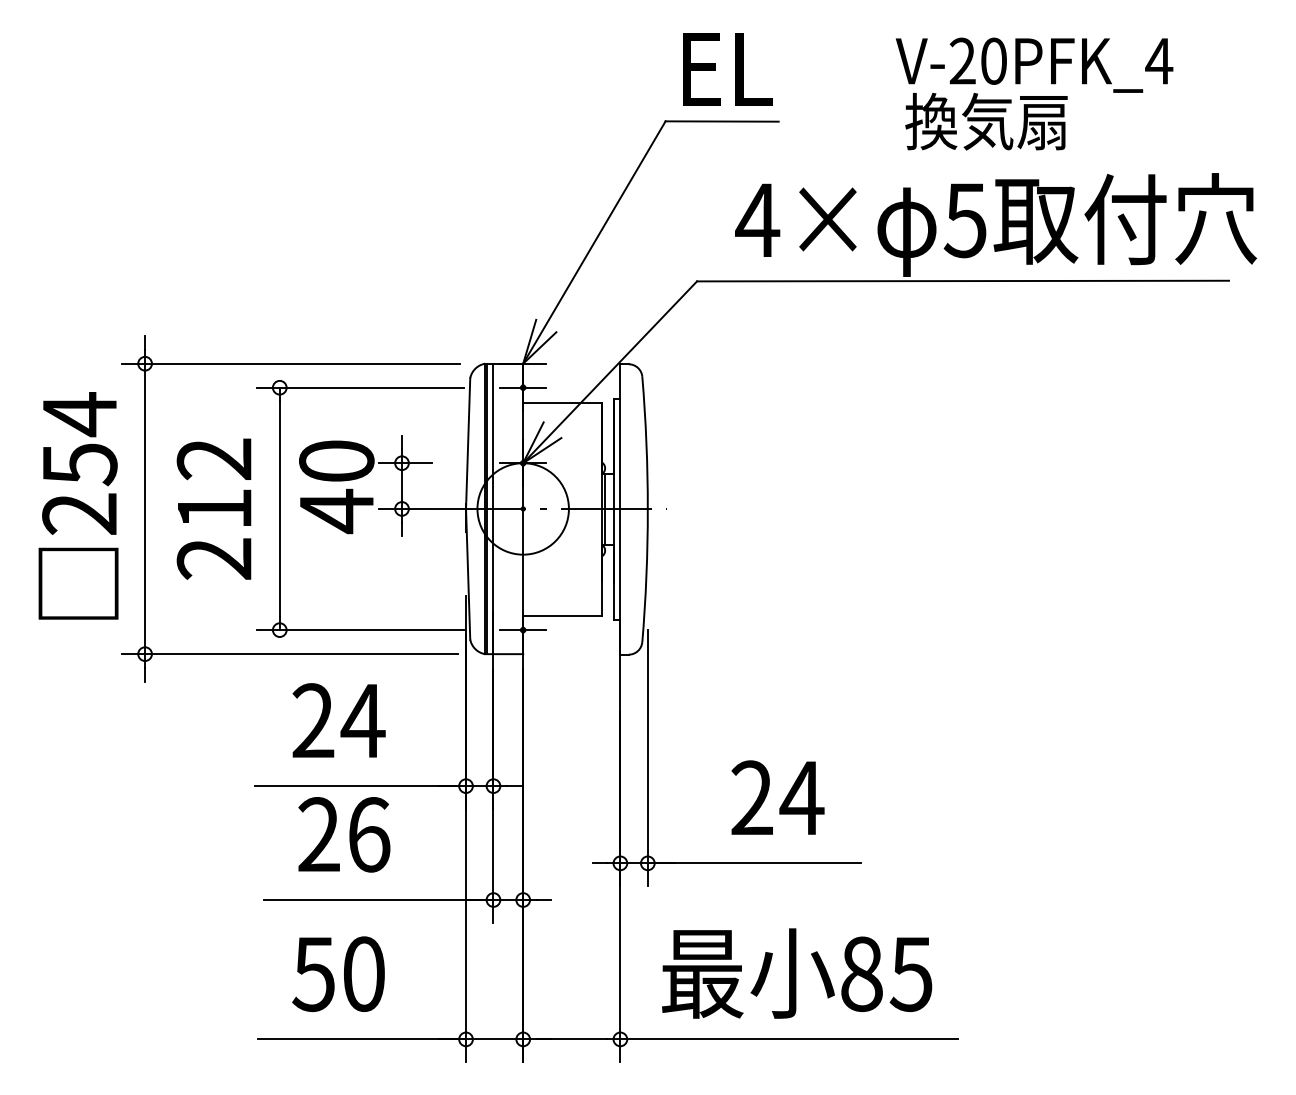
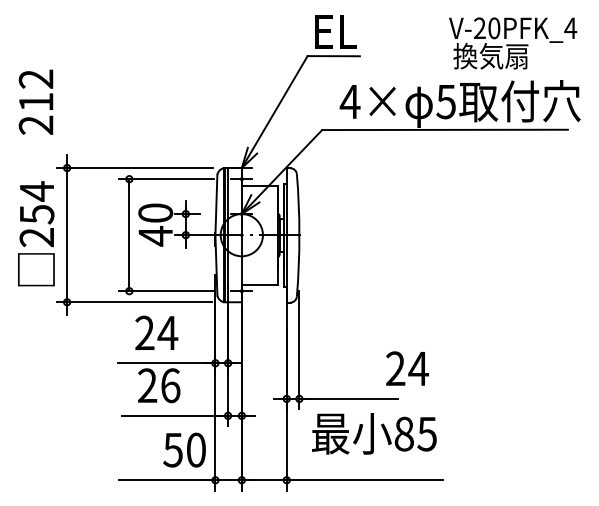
text: (1035, 94) -> (513, 43), moved
text: (212, 507) -> (35, 101), moved
text: (777, 797) -> (407, 368), moved
text: (338, 972) -> (184, 449), moved
text: (797, 972) -> (374, 433), moved

